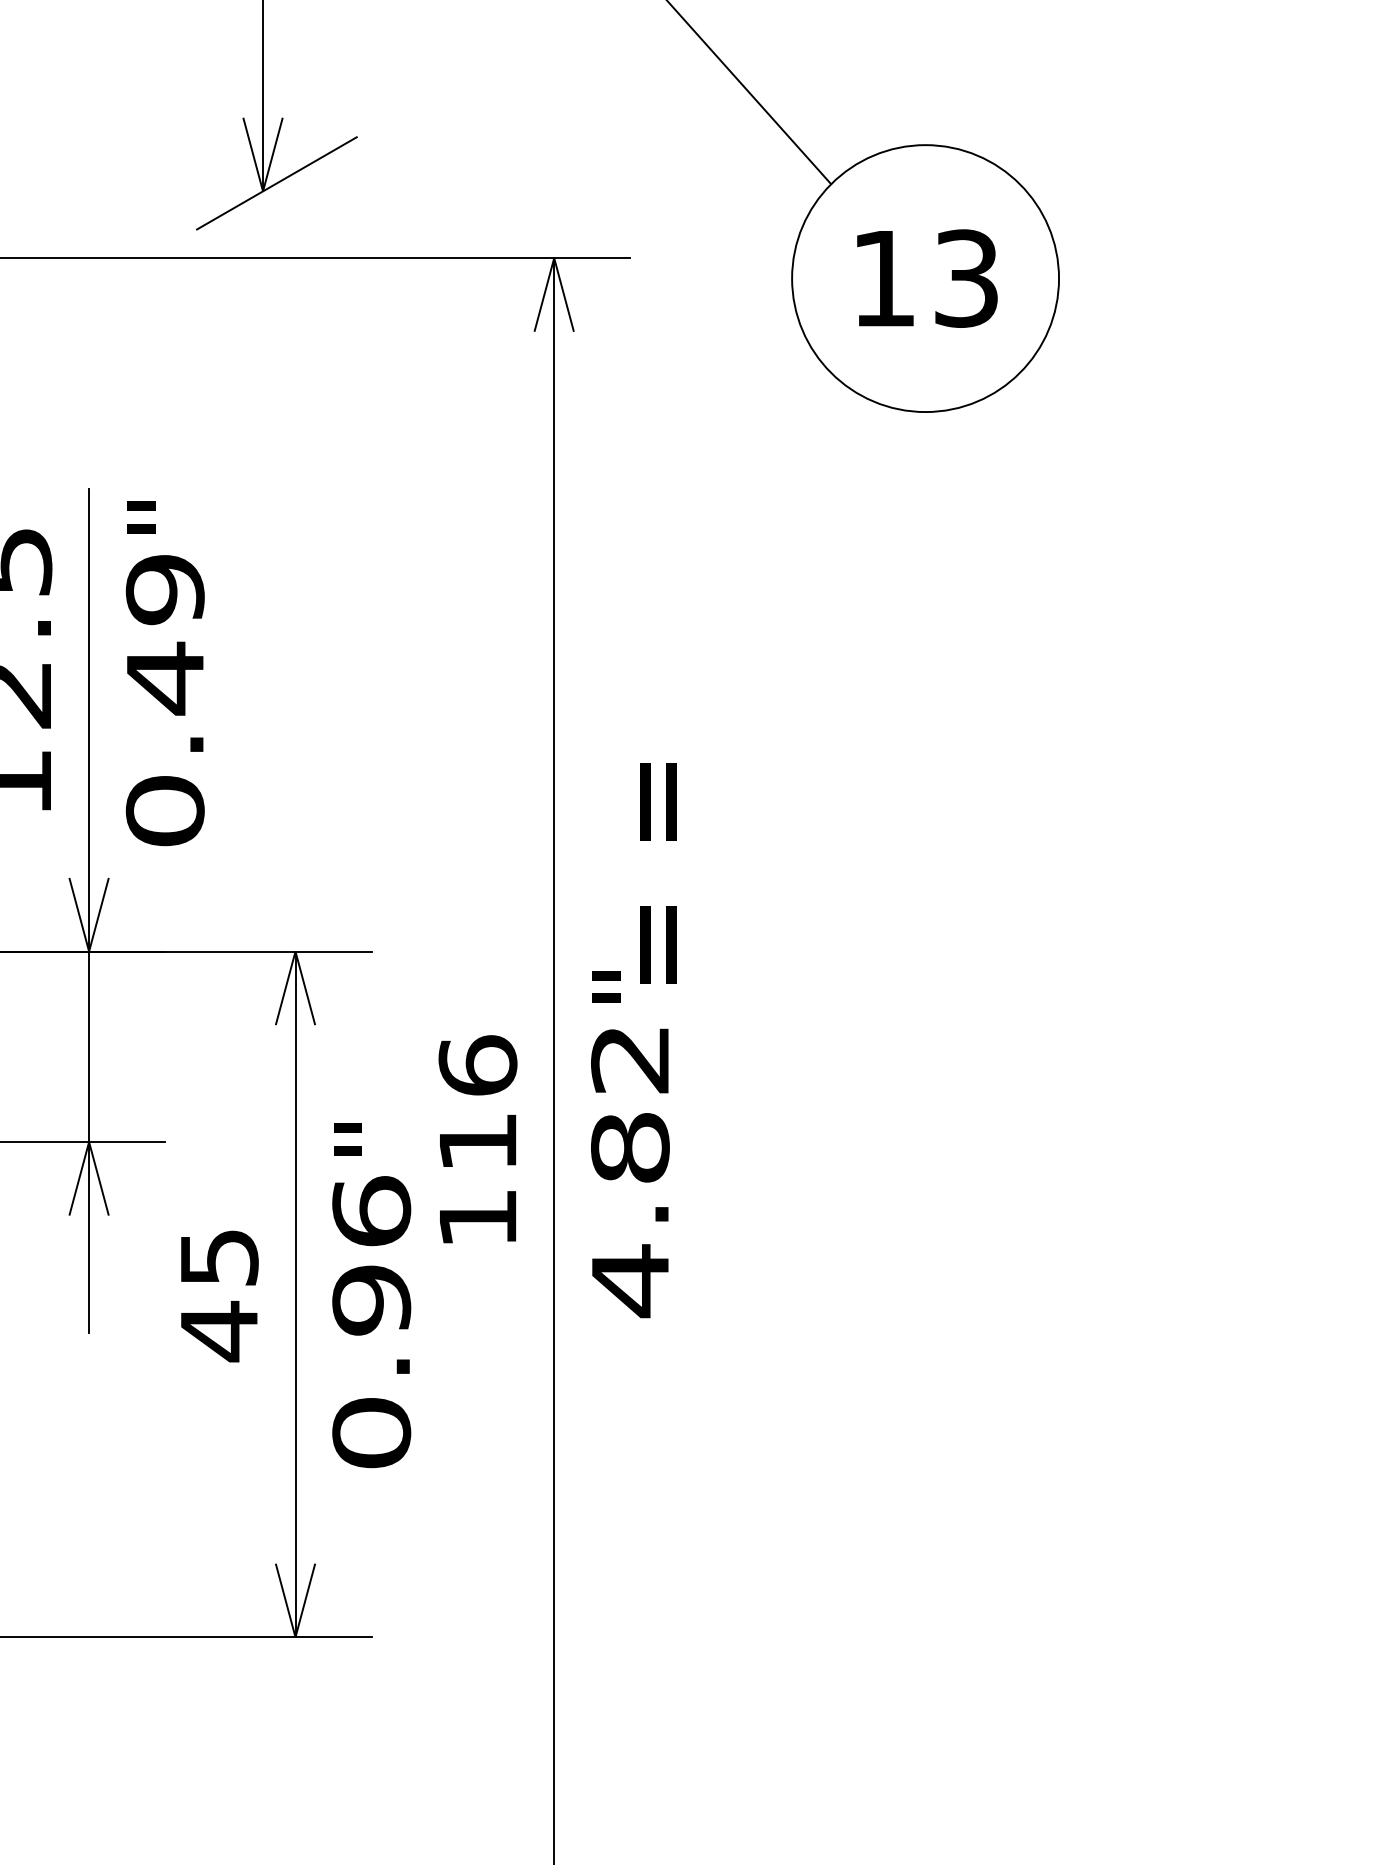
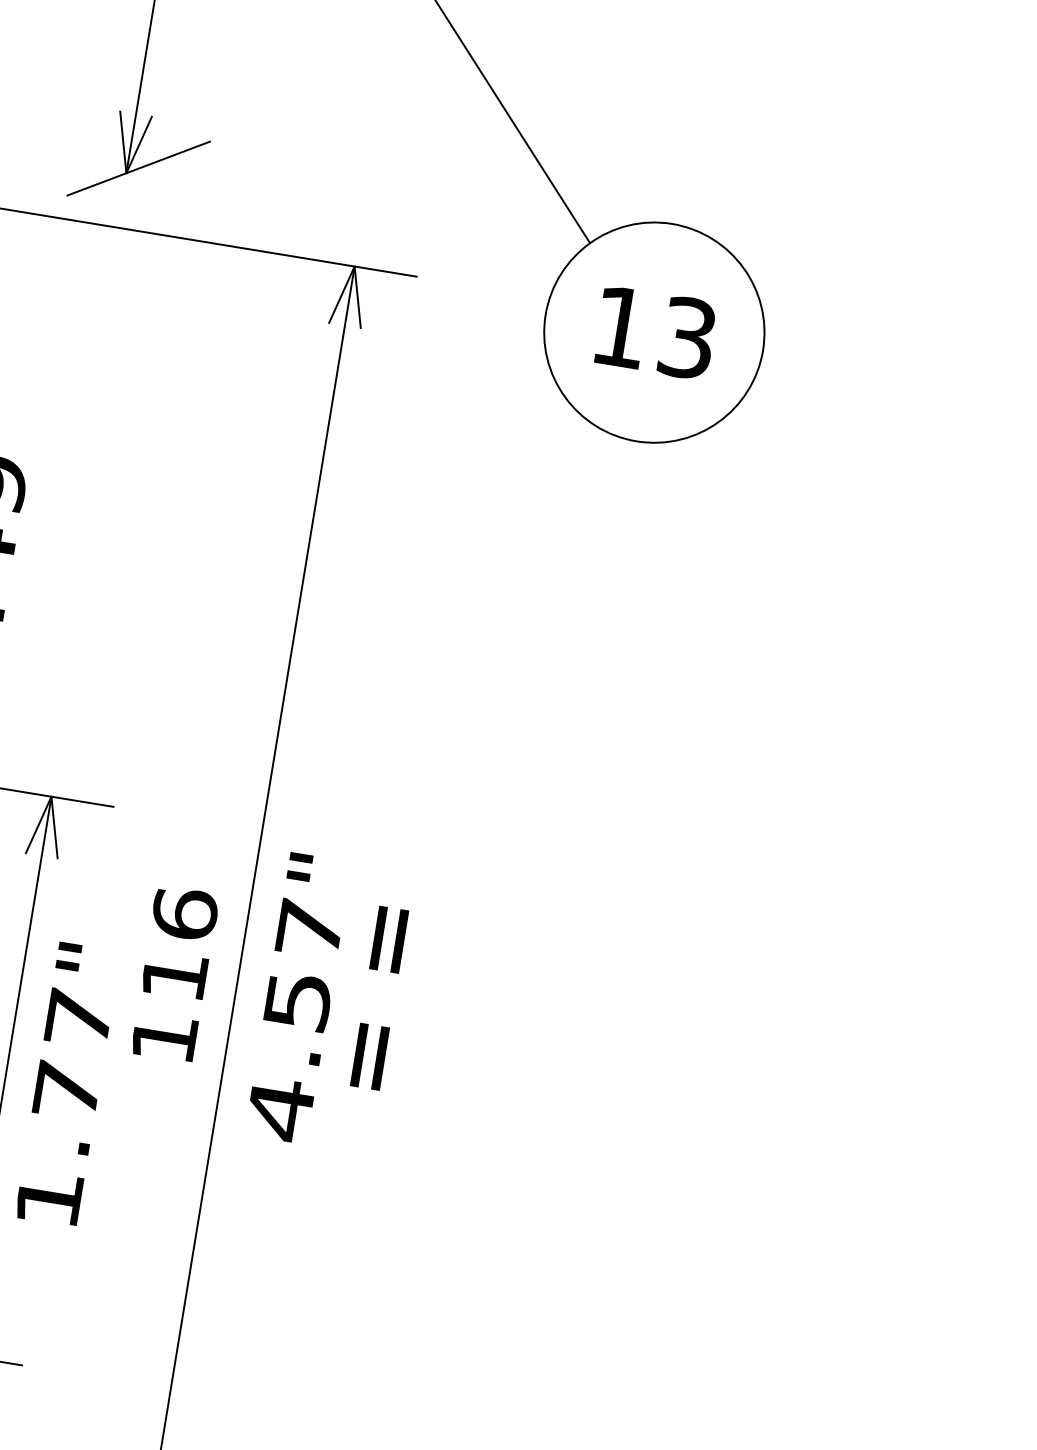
text: (658, 873) -> (379, 998), moved
text: (630, 1104) -> (303, 965), 4.82 -> 4.57
text: (371, 1322) -> (63, 1108), 0.96 -> 1.77

